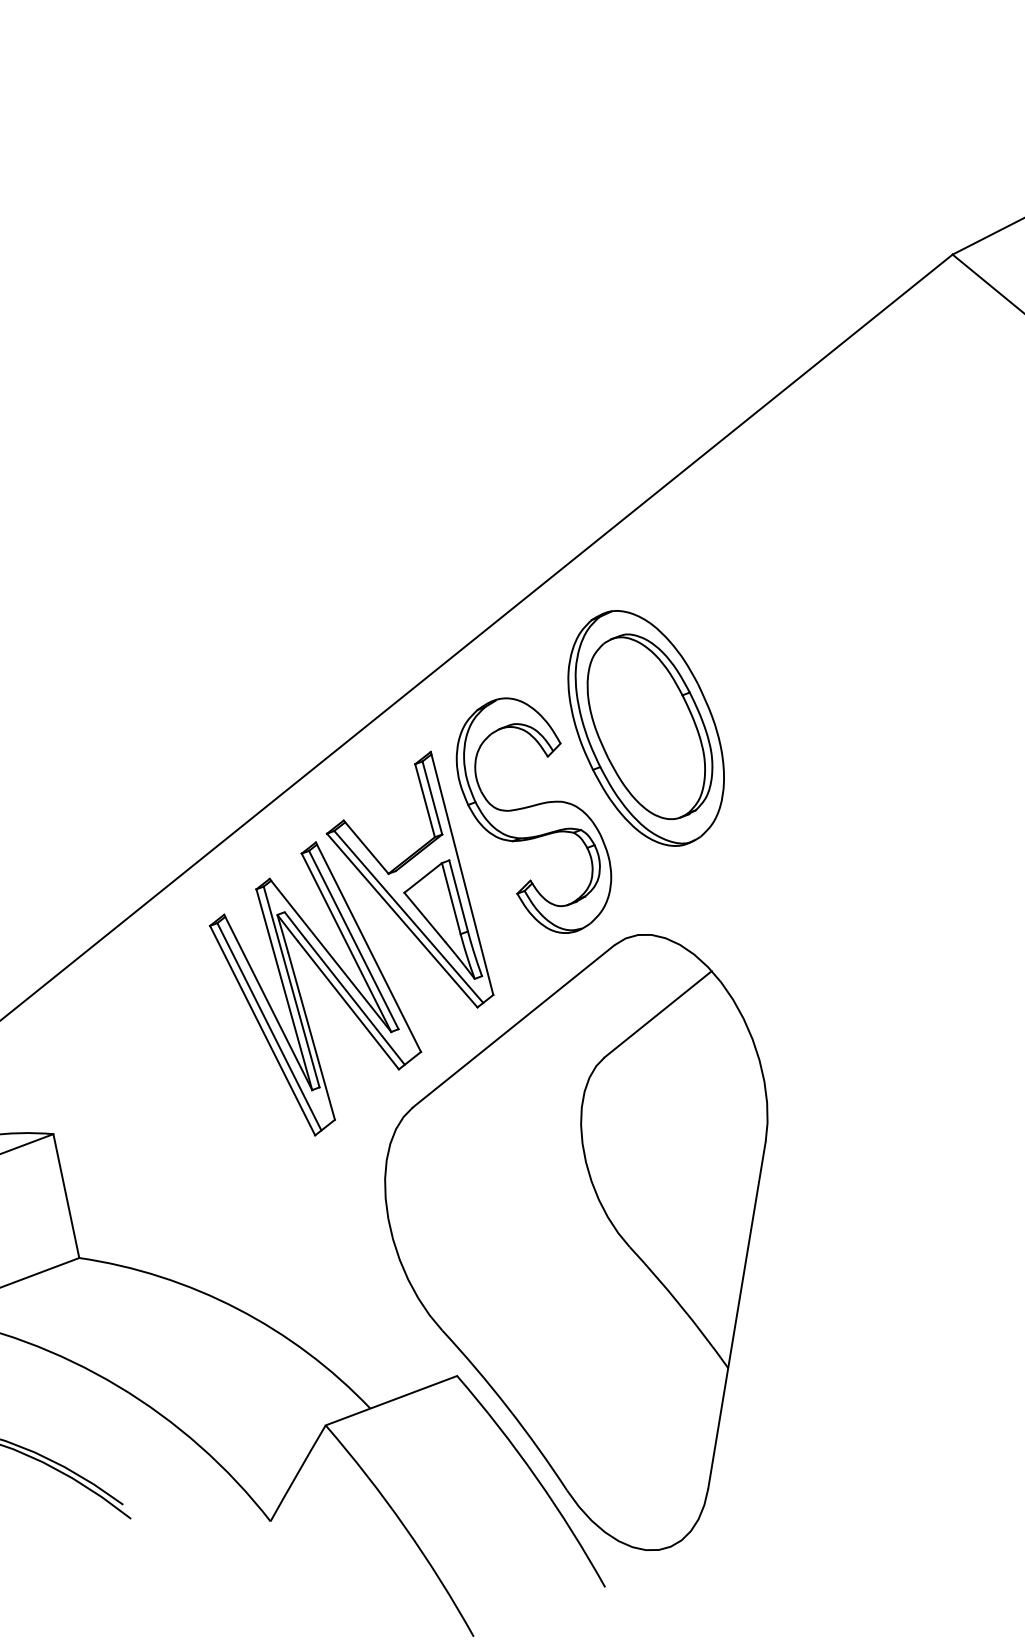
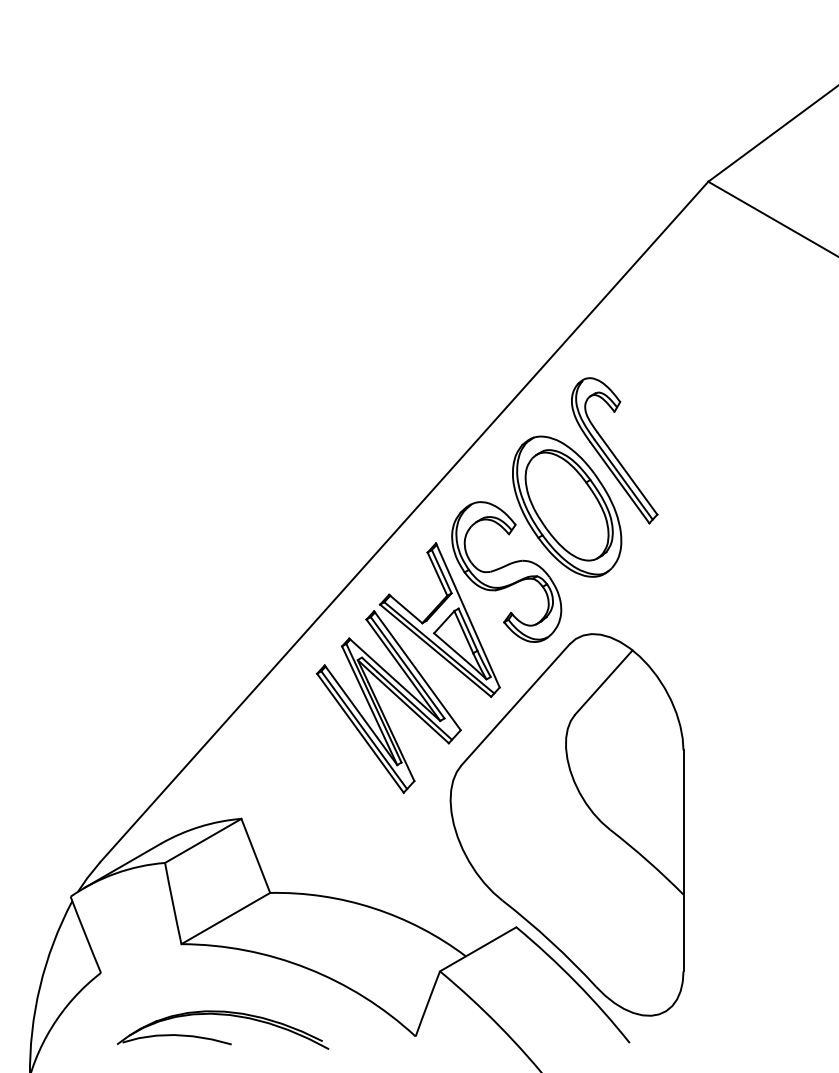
part: (735, 652) -> (614, 450), added

